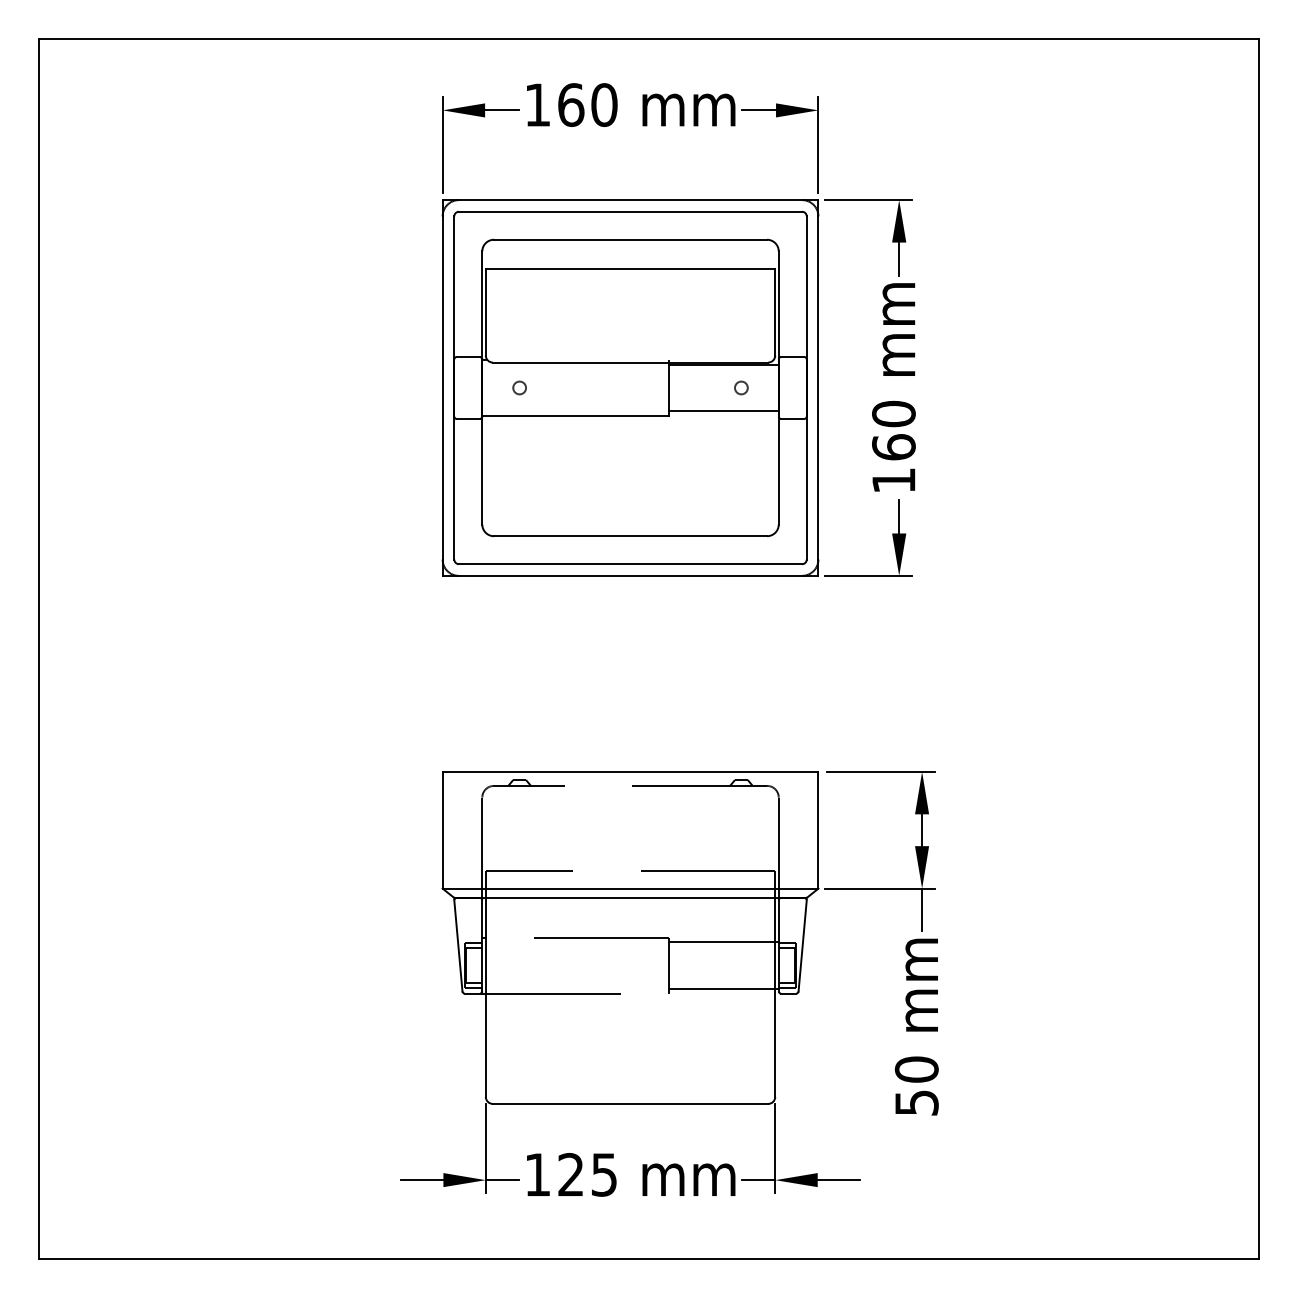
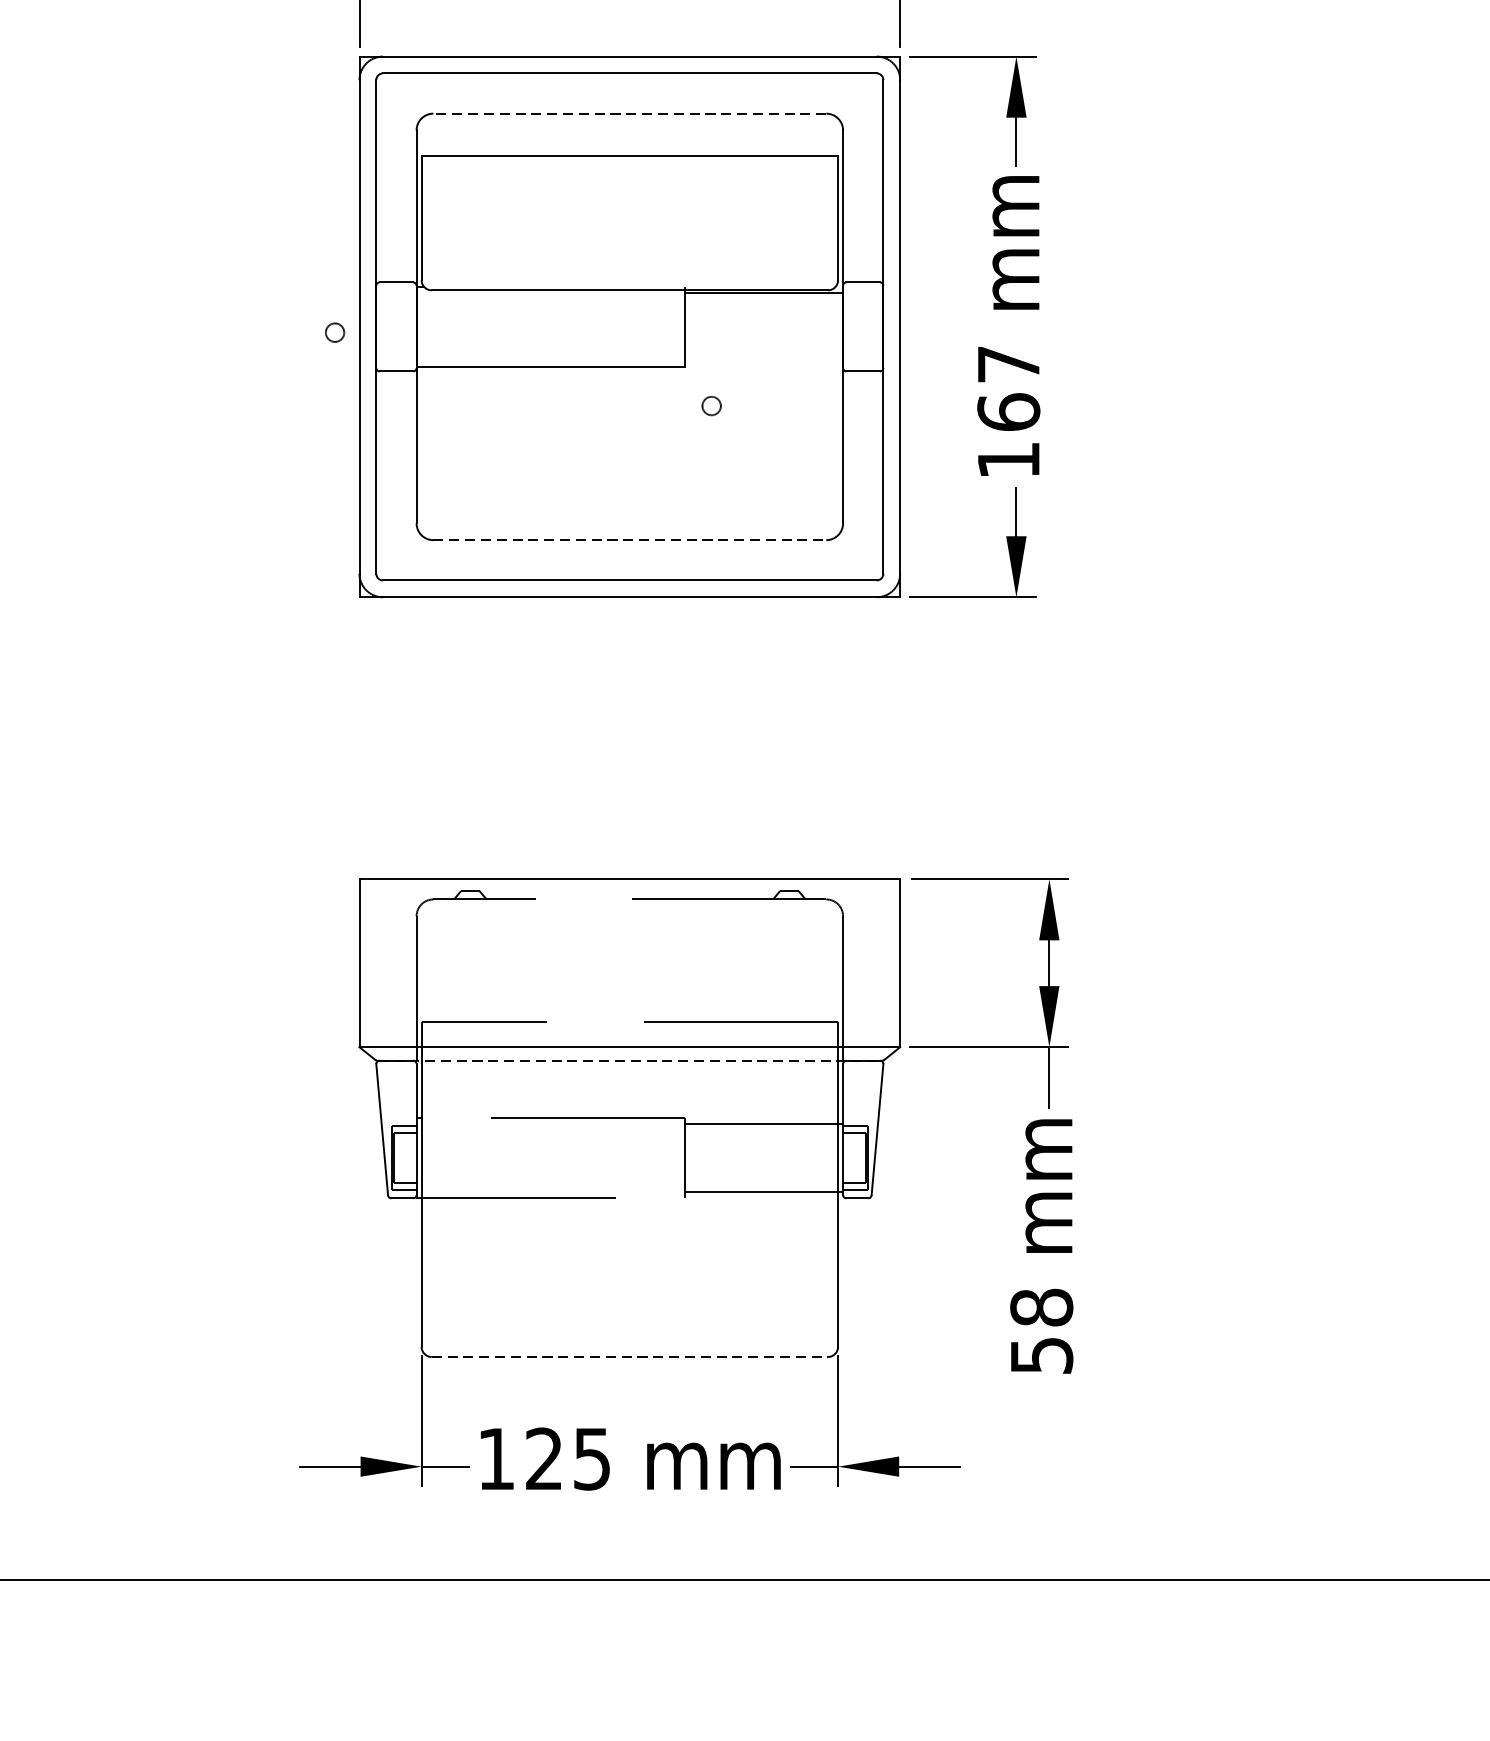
line: (630, 239) -> (629, 113), solid -> dashed
circle: (519, 387) -> (334, 331), moved
circle: (741, 387) -> (711, 405), moved
line: (723, 411) -> (763, 360), removed
text: (893, 413) -> (1008, 363), 160 -> 167
line: (630, 536) -> (629, 540), solid -> dashed
line: (631, 897) -> (631, 1060), solid -> dashed
text: (916, 1069) -> (1041, 1307), 50 -> 58
line: (630, 1103) -> (629, 1356), solid -> dashed

